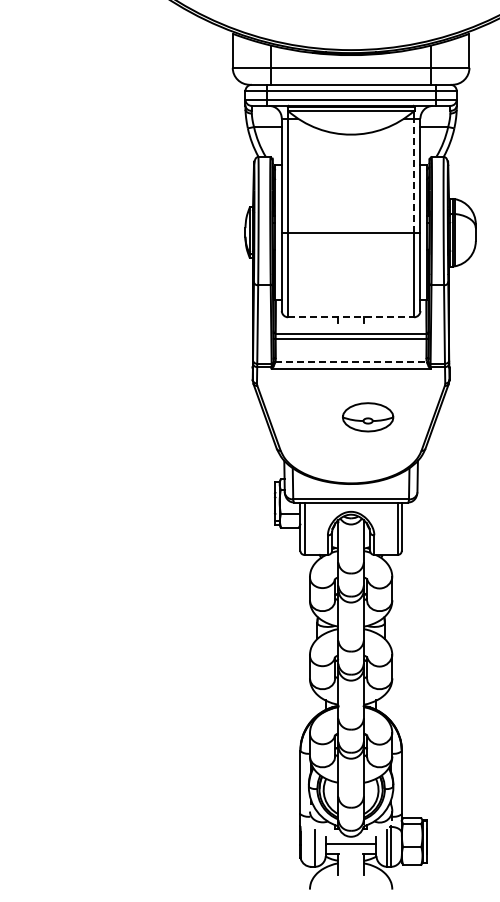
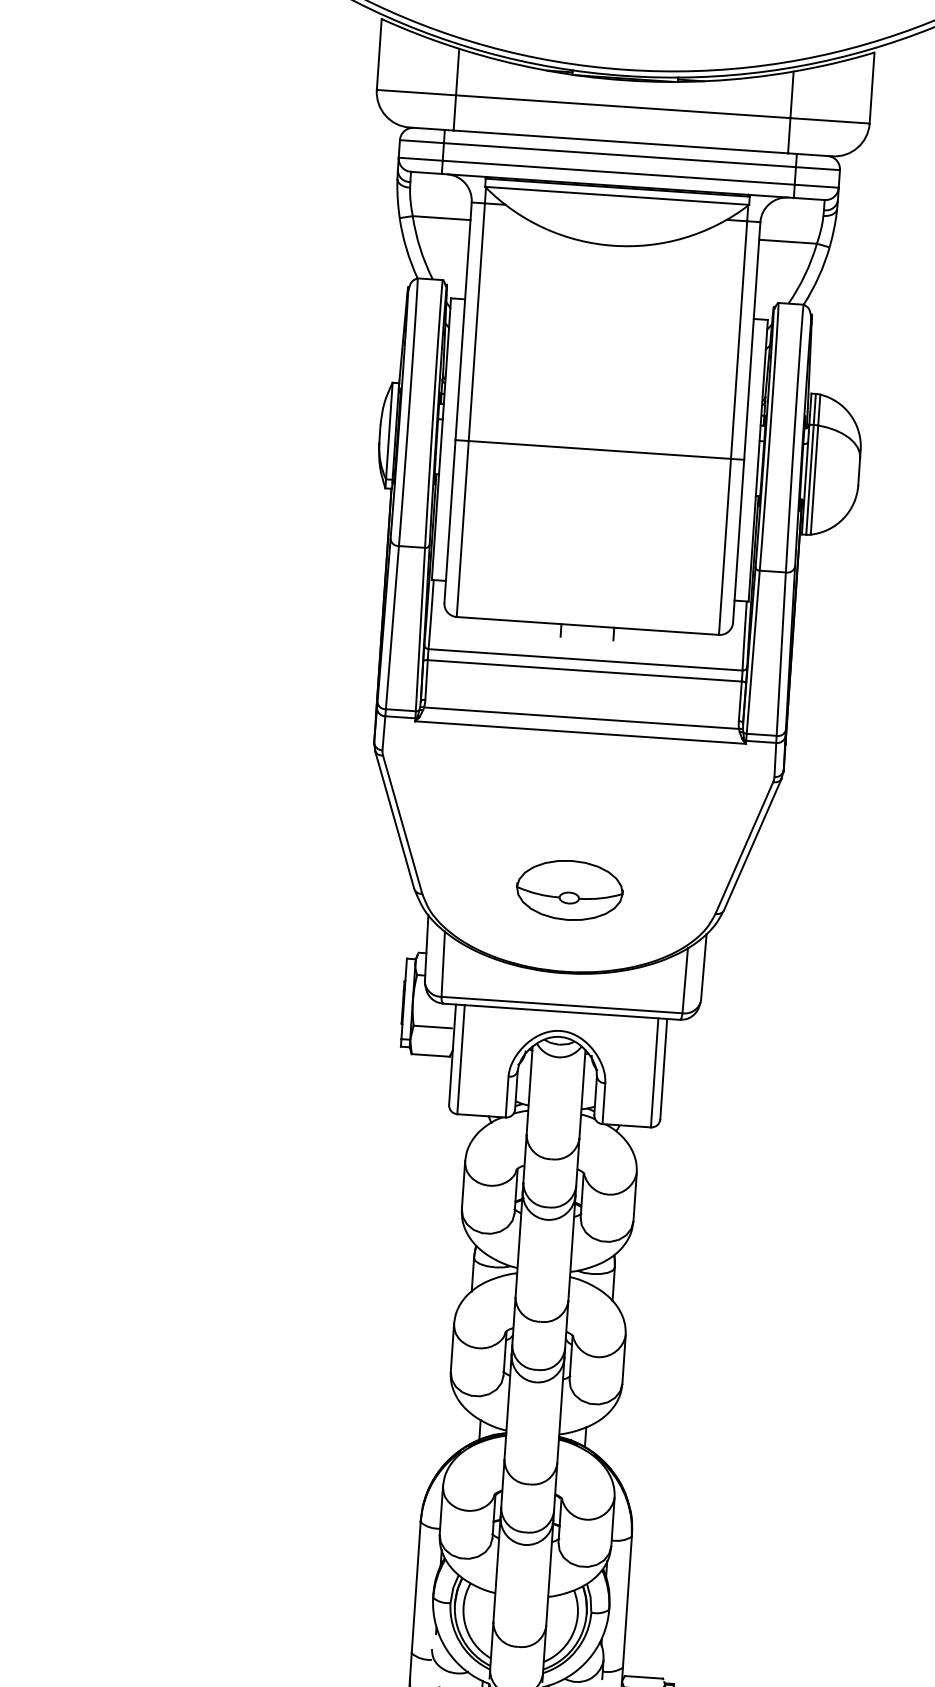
line: (414, 175) -> (739, 339), dashed -> solid
line: (351, 317) -> (588, 626), dashed -> solid
line: (351, 361) -> (582, 718), dashed -> solid
part: (368, 417) -> (570, 890), moved

